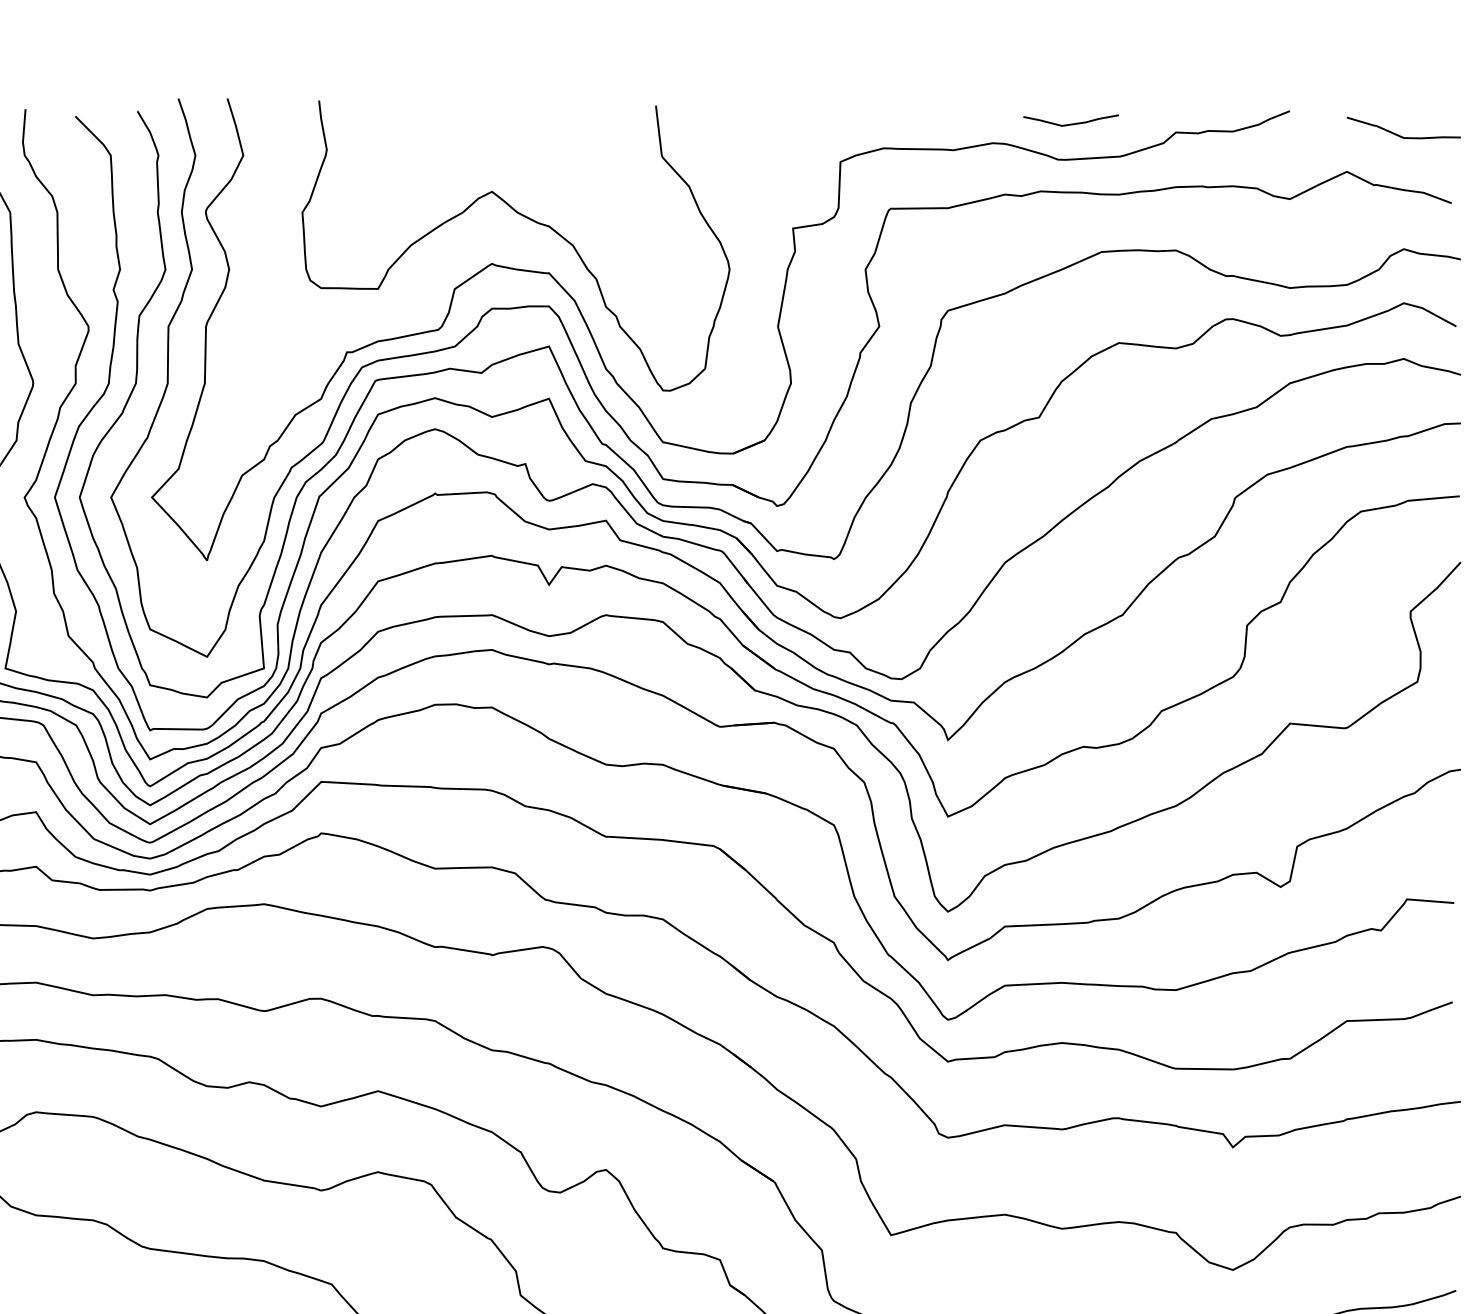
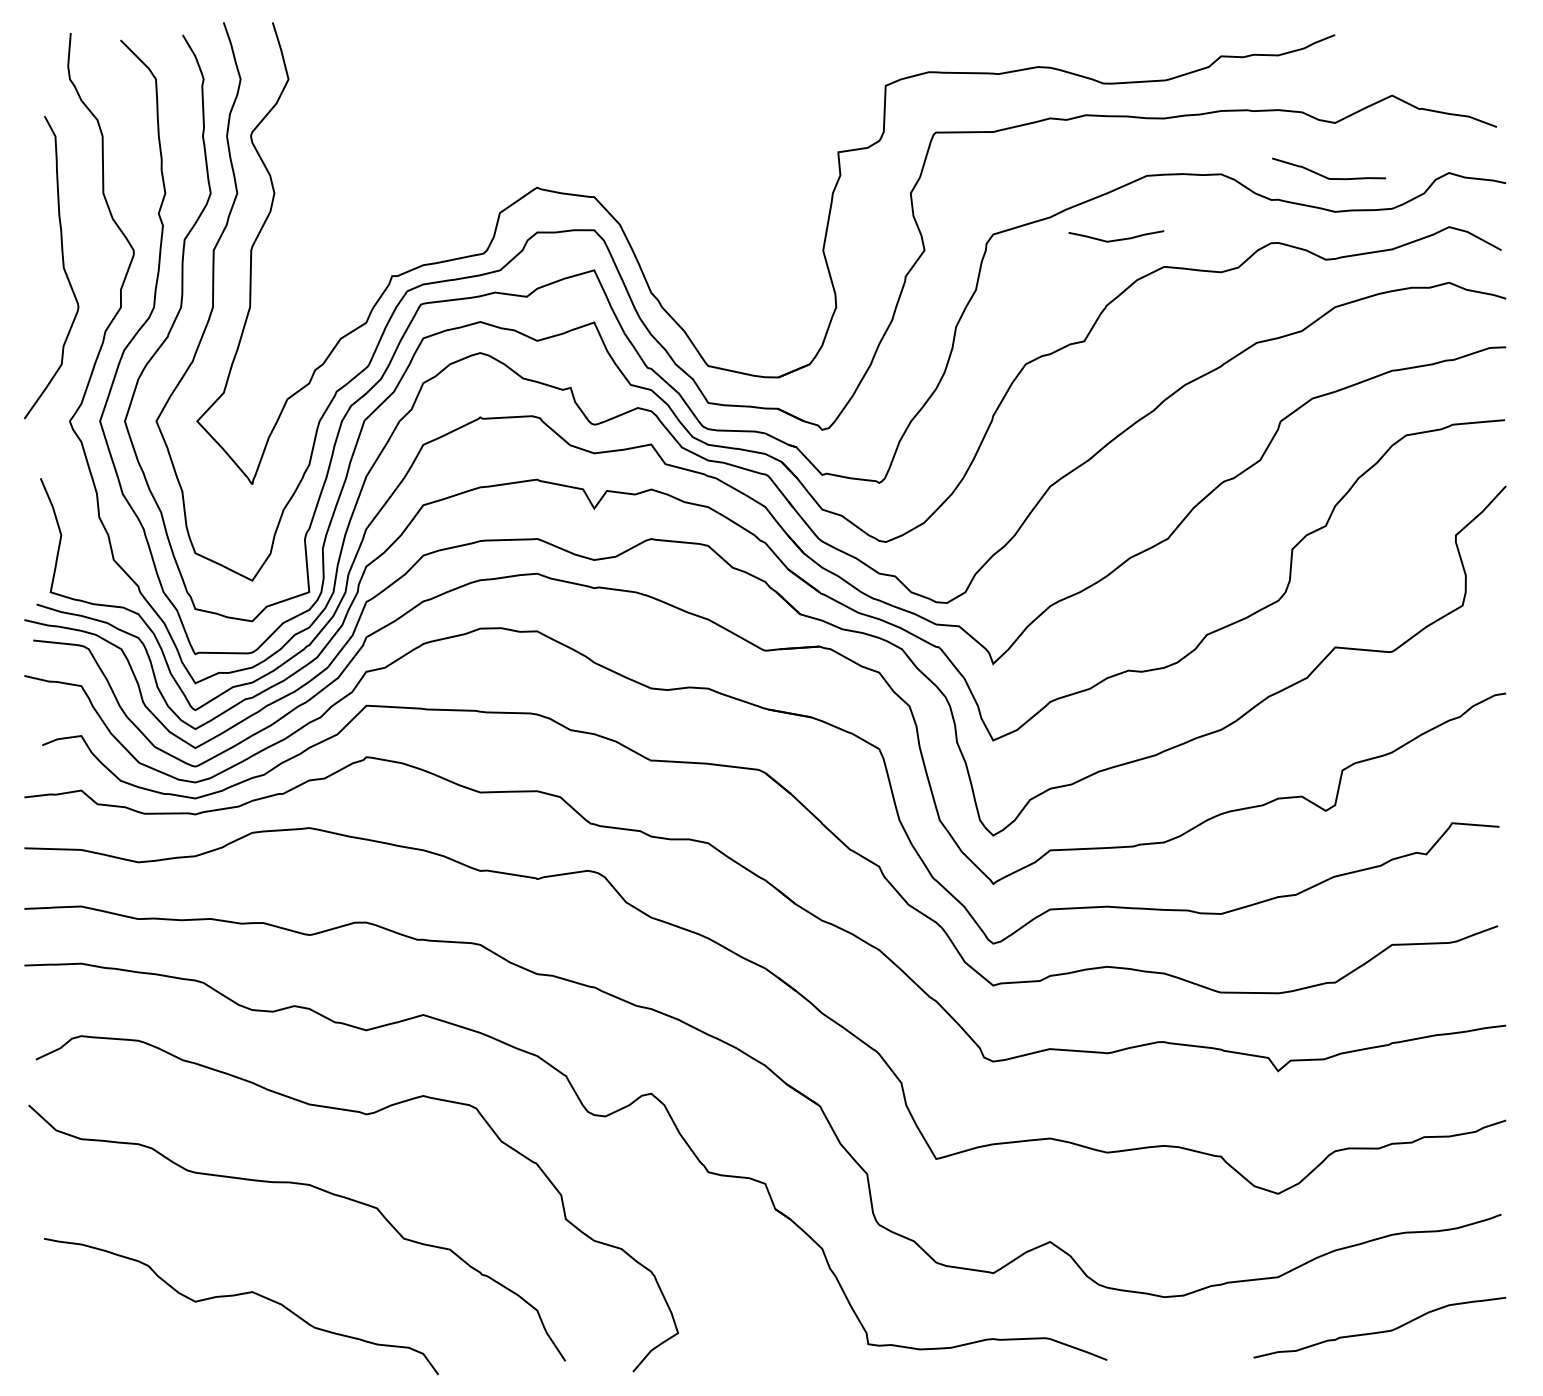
curve: (1071, 123) -> (1116, 239), moved
curve: (1401, 135) -> (1326, 176), moved
curve: (529, 219) -> (574, 143), removed

